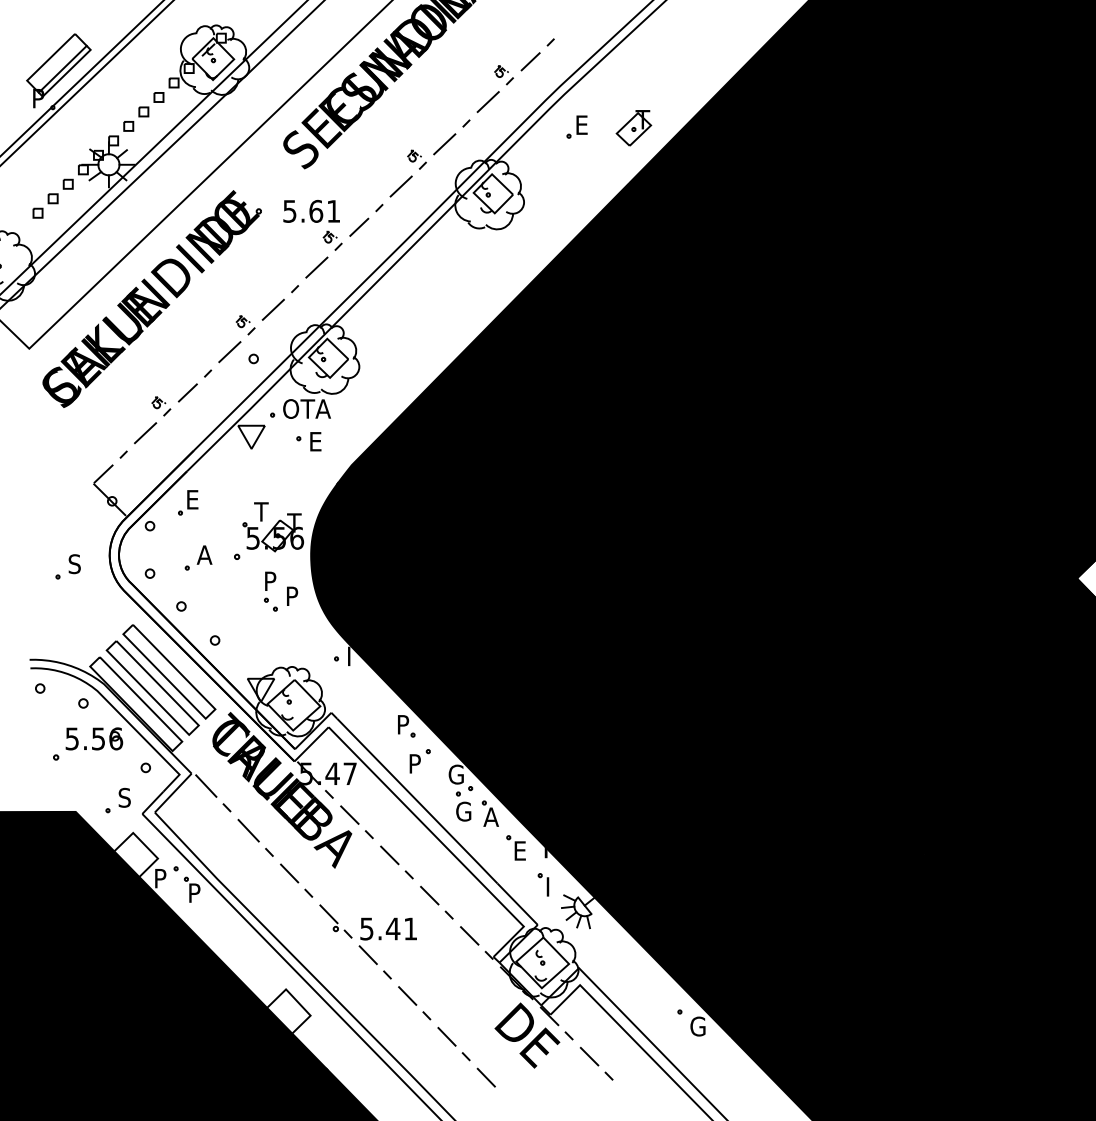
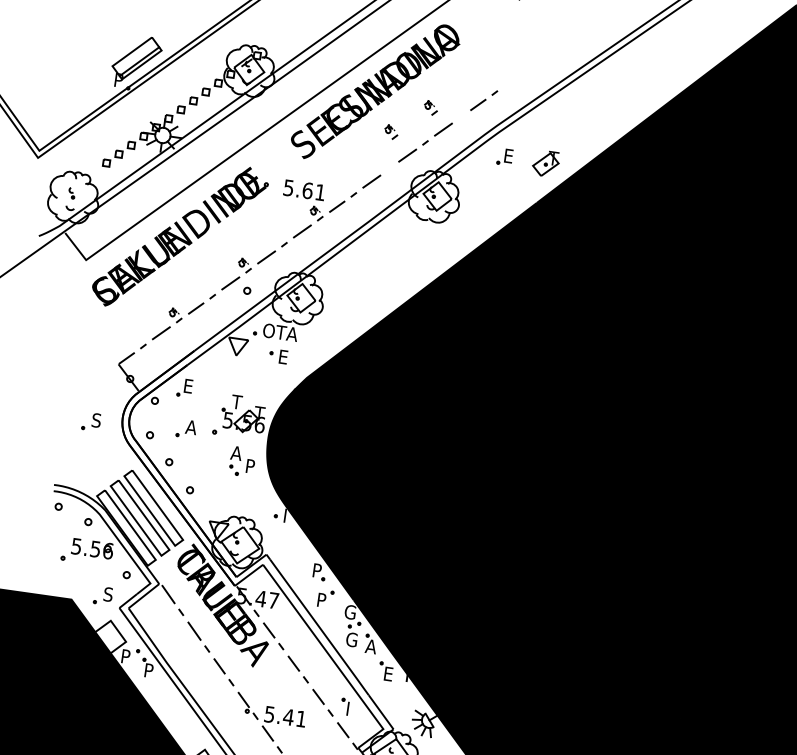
part: (503, 75) -> (430, 108), moved
part: (416, 159) -> (390, 132), moved
text: (270, 580) -> (236, 452), P -> A
part: (543, 884) -> (345, 706), moved

